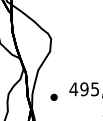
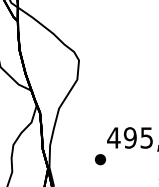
part: (53, 96) -> (99, 158), moved

